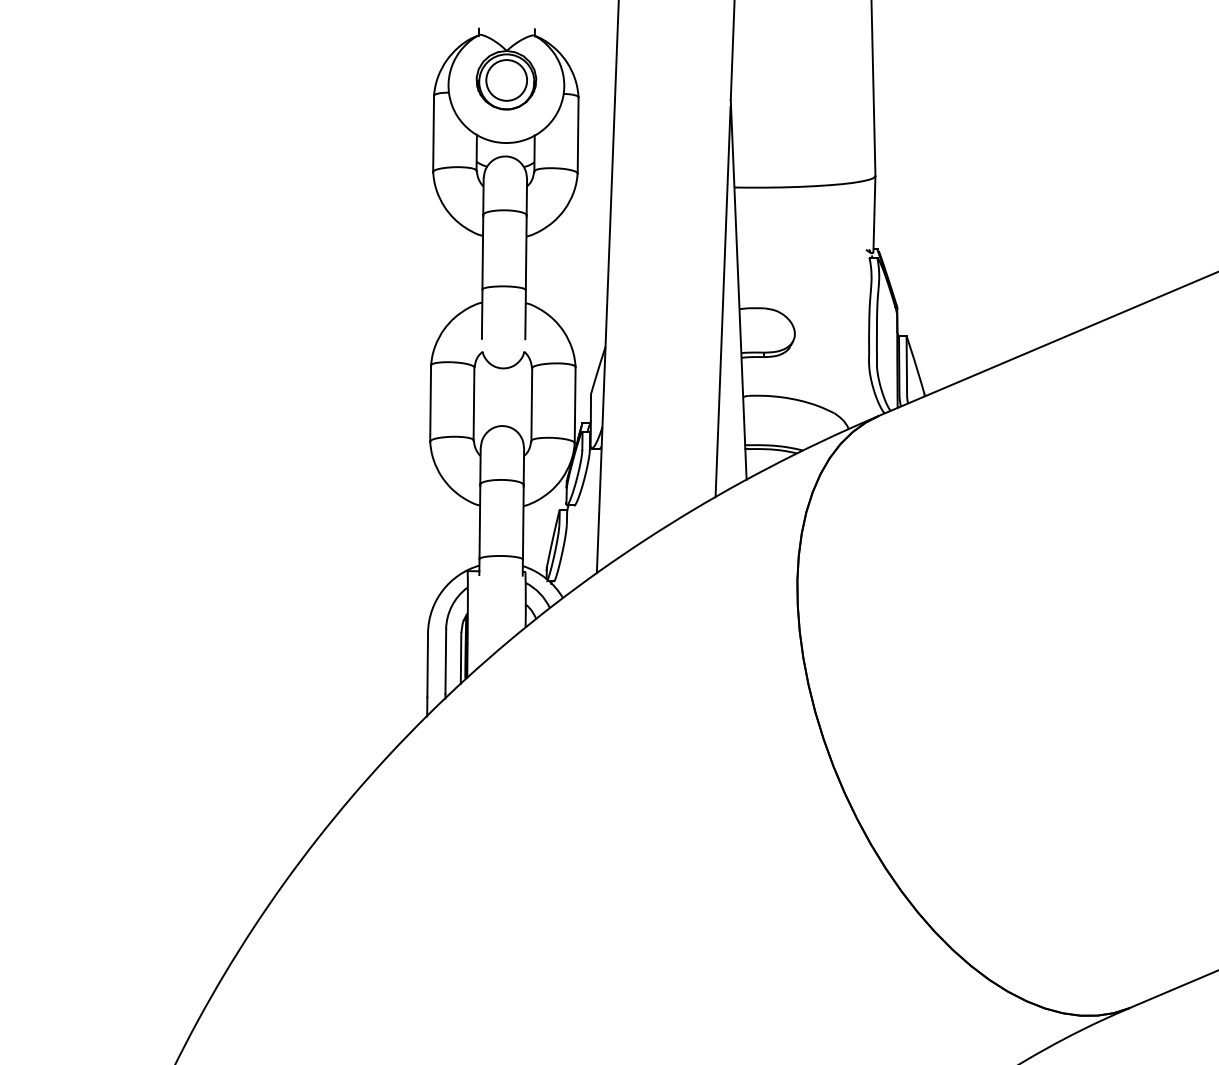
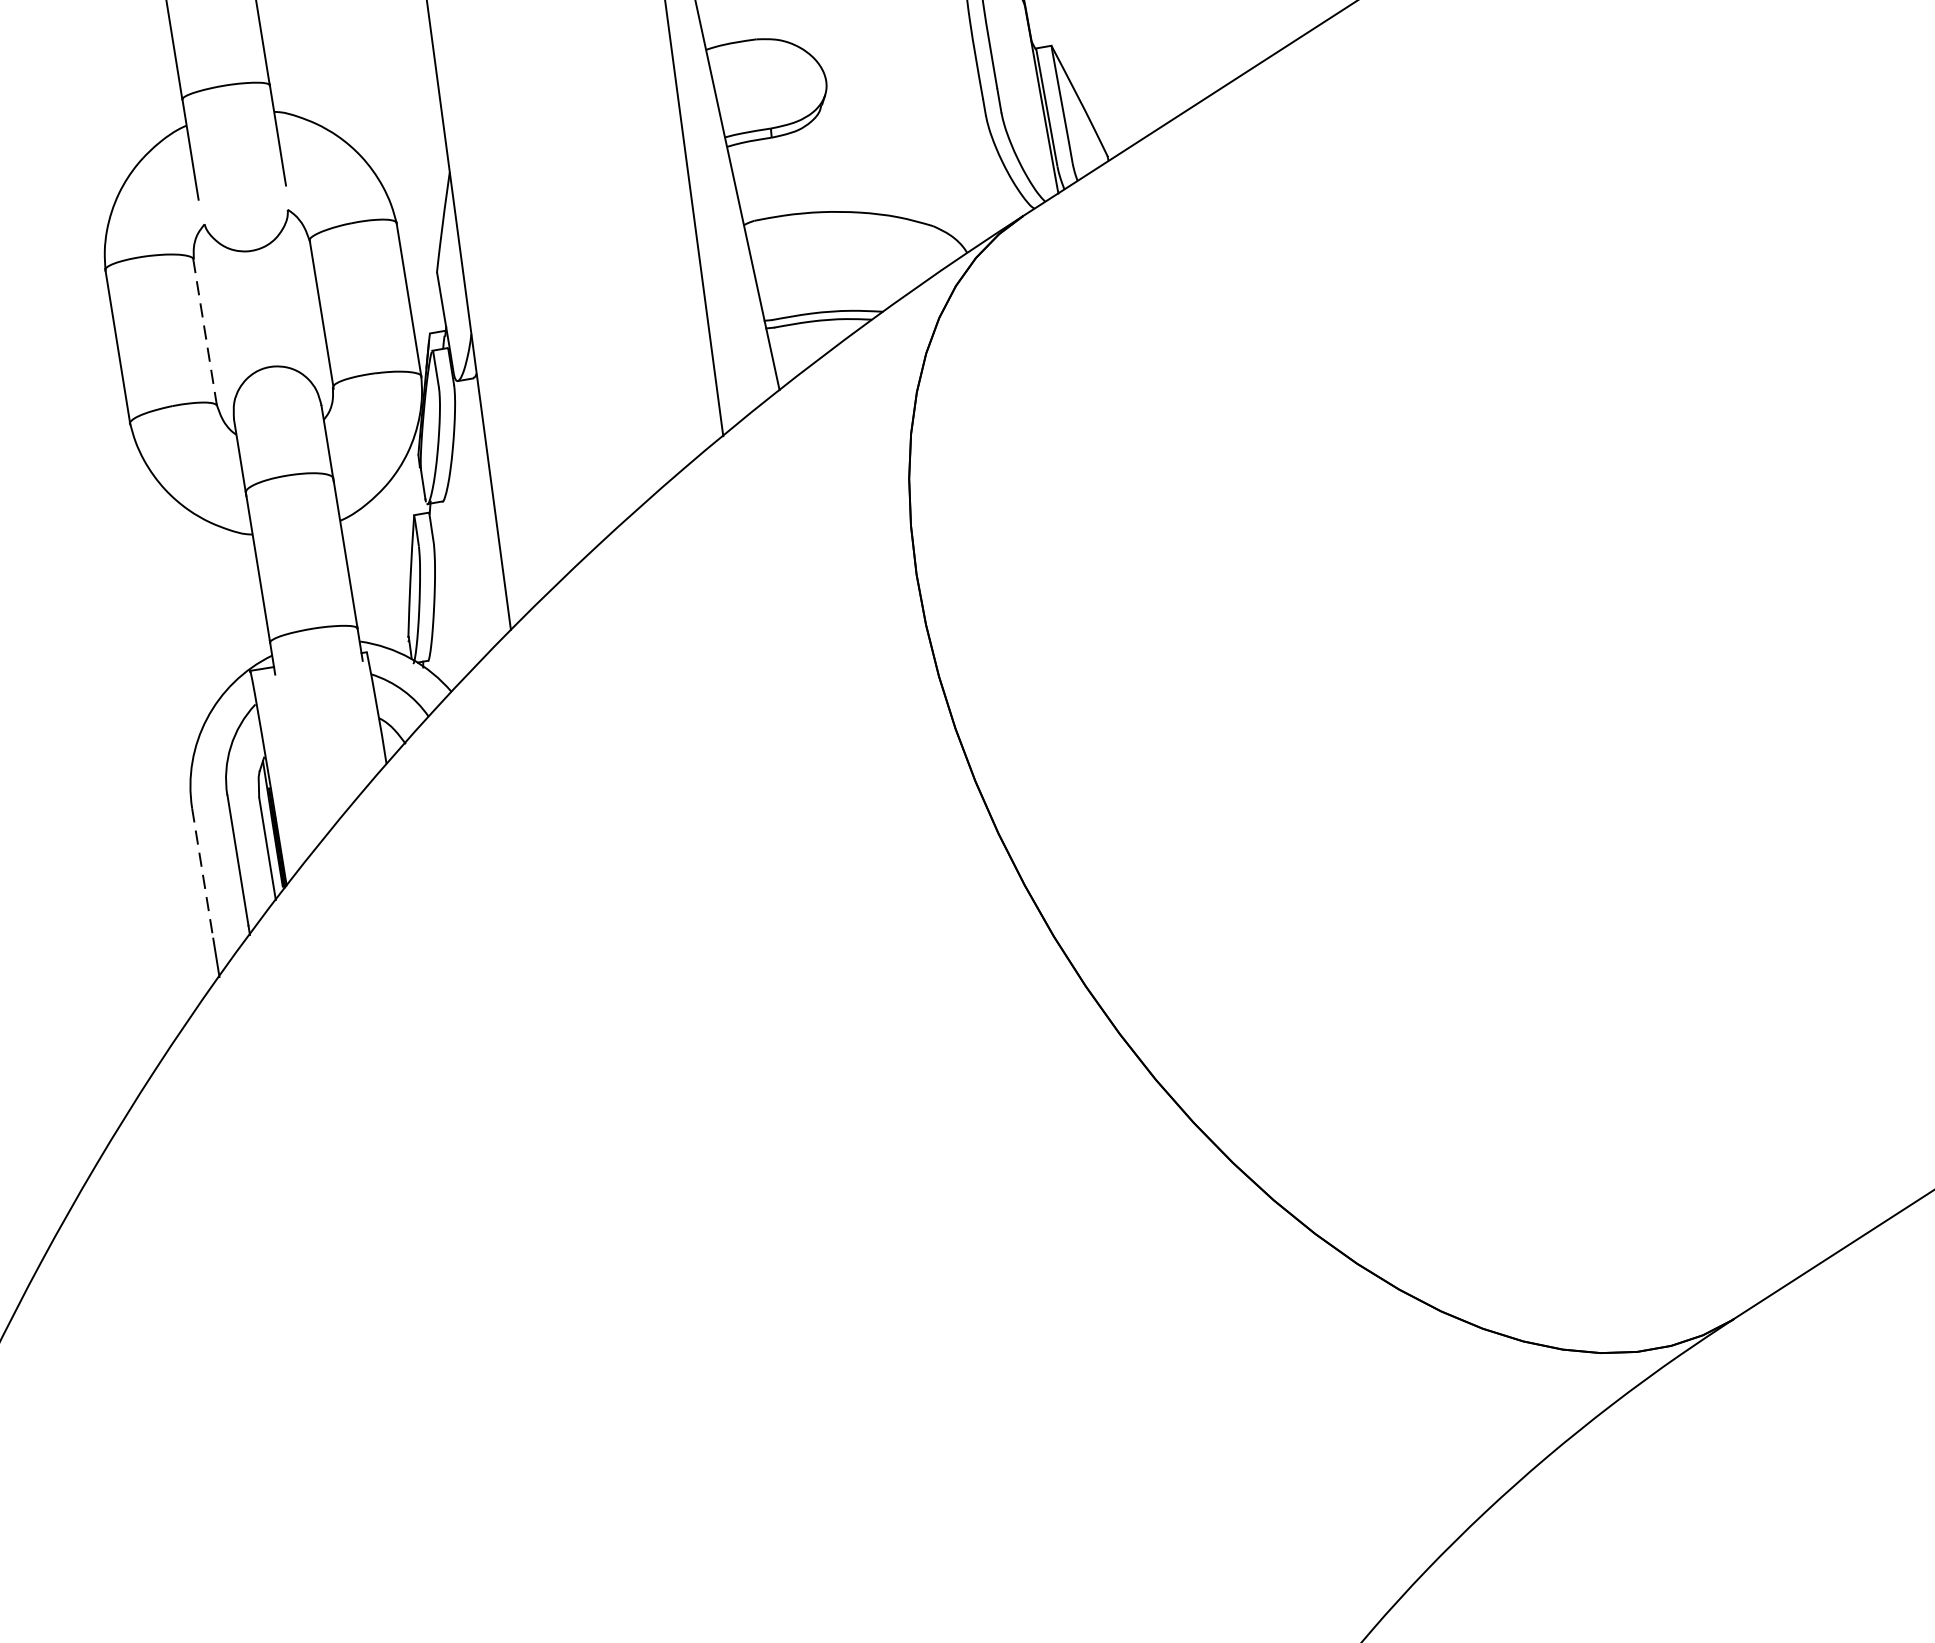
line: (474, 403) -> (205, 331), solid -> dashed
line: (427, 665) -> (202, 874), solid -> dashed

